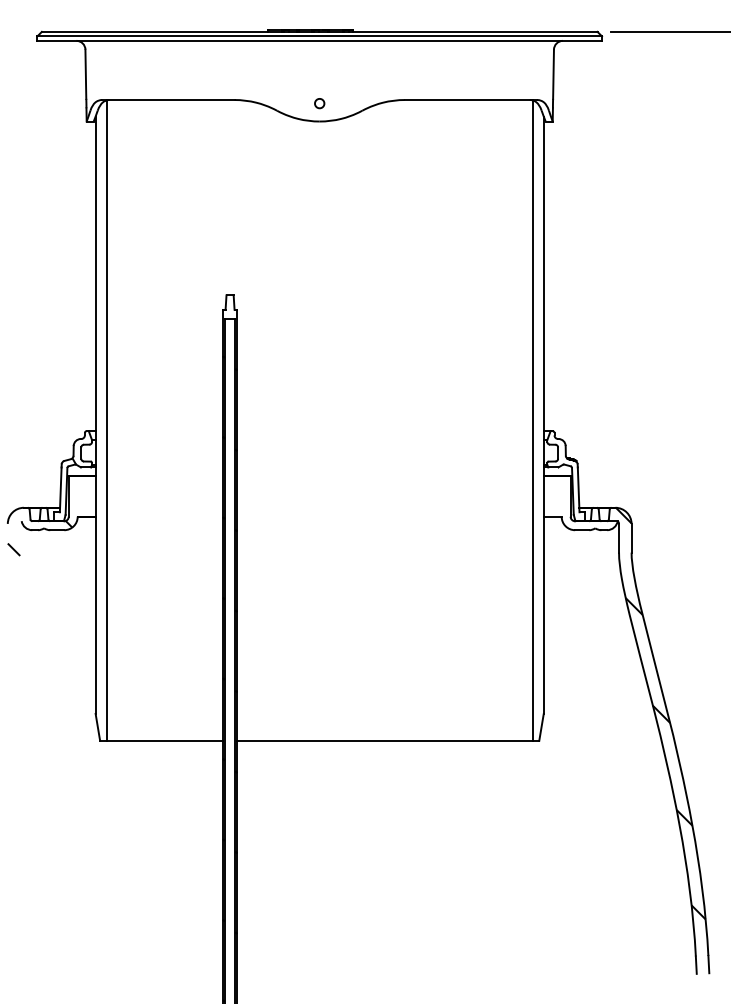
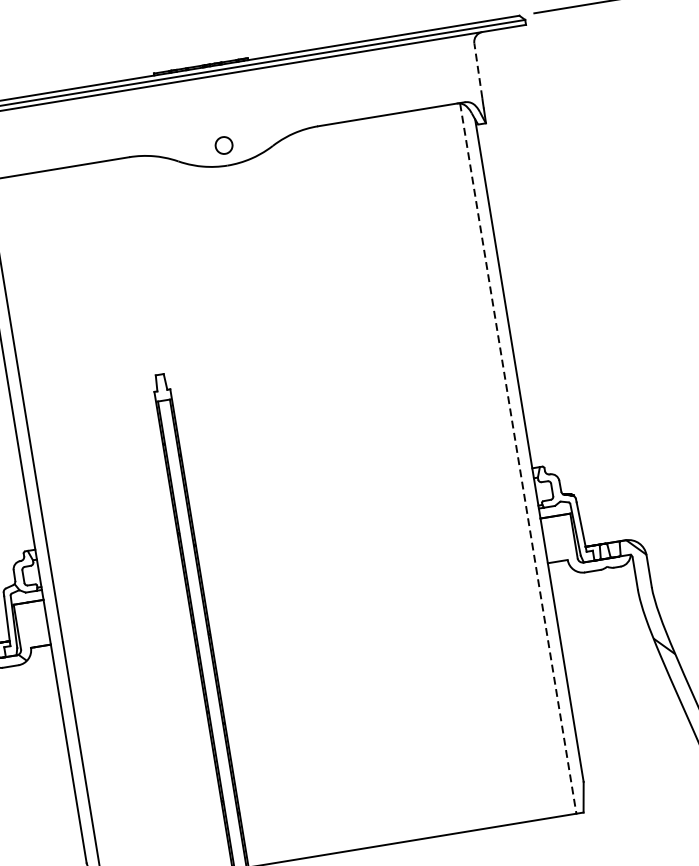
line: (553, 74) -> (478, 71), solid -> dashed
part: (319, 103) -> (224, 145), size x1.6
line: (532, 421) -> (518, 459), solid -> dashed

